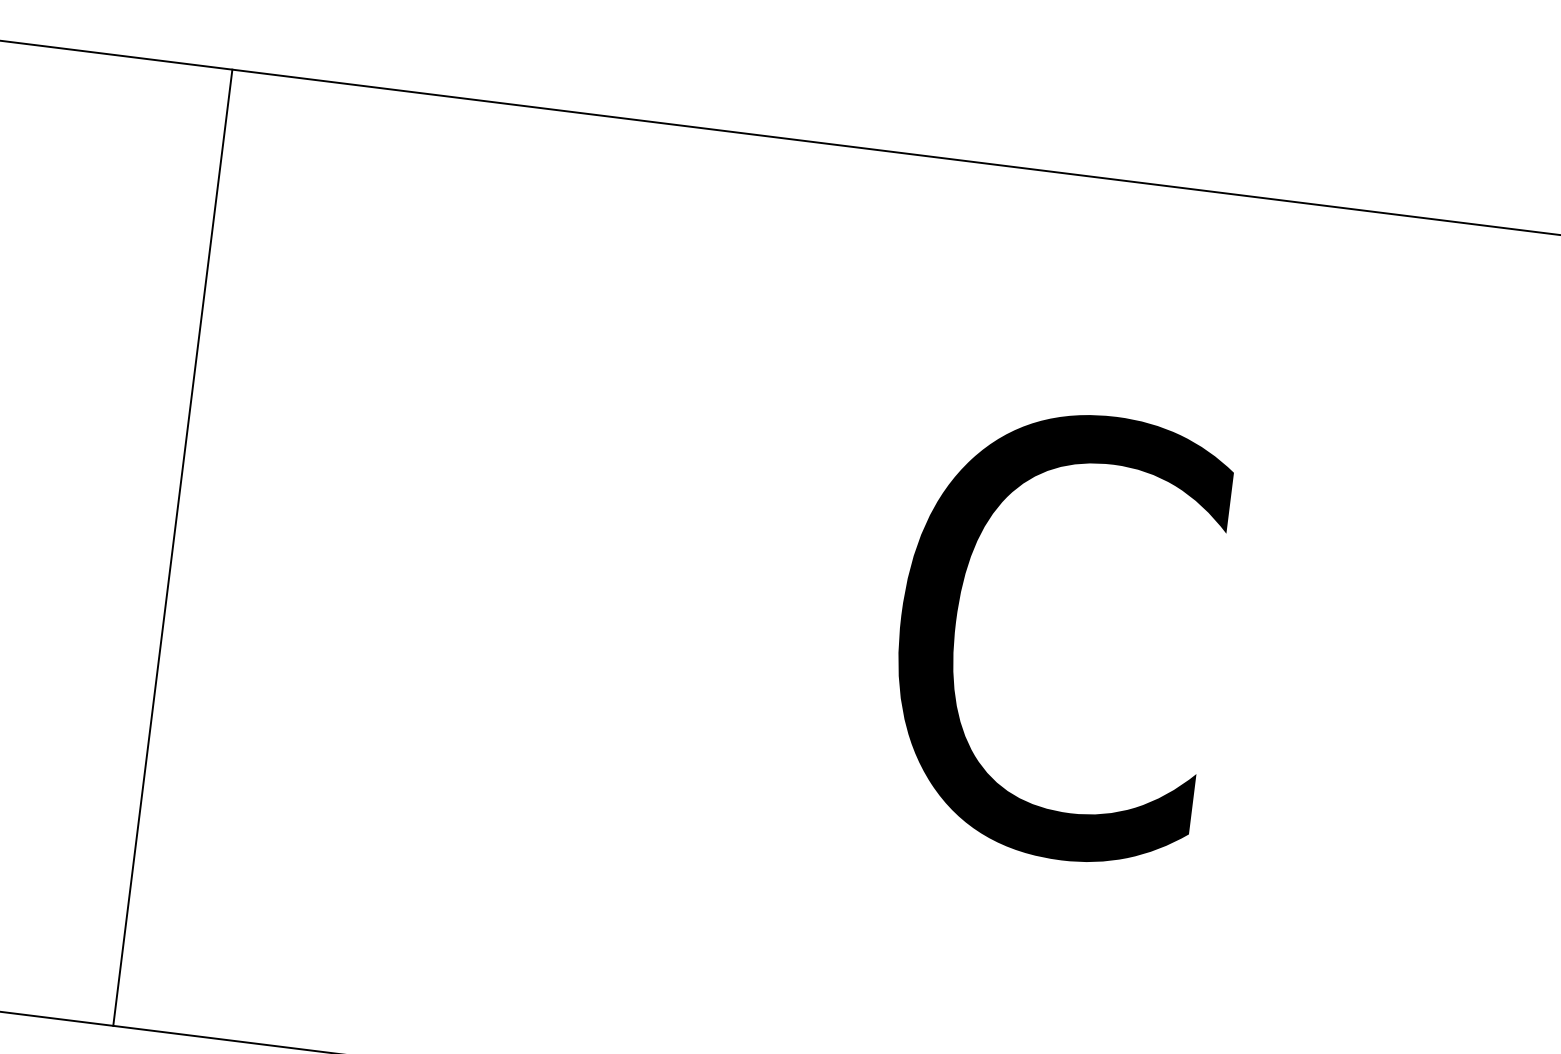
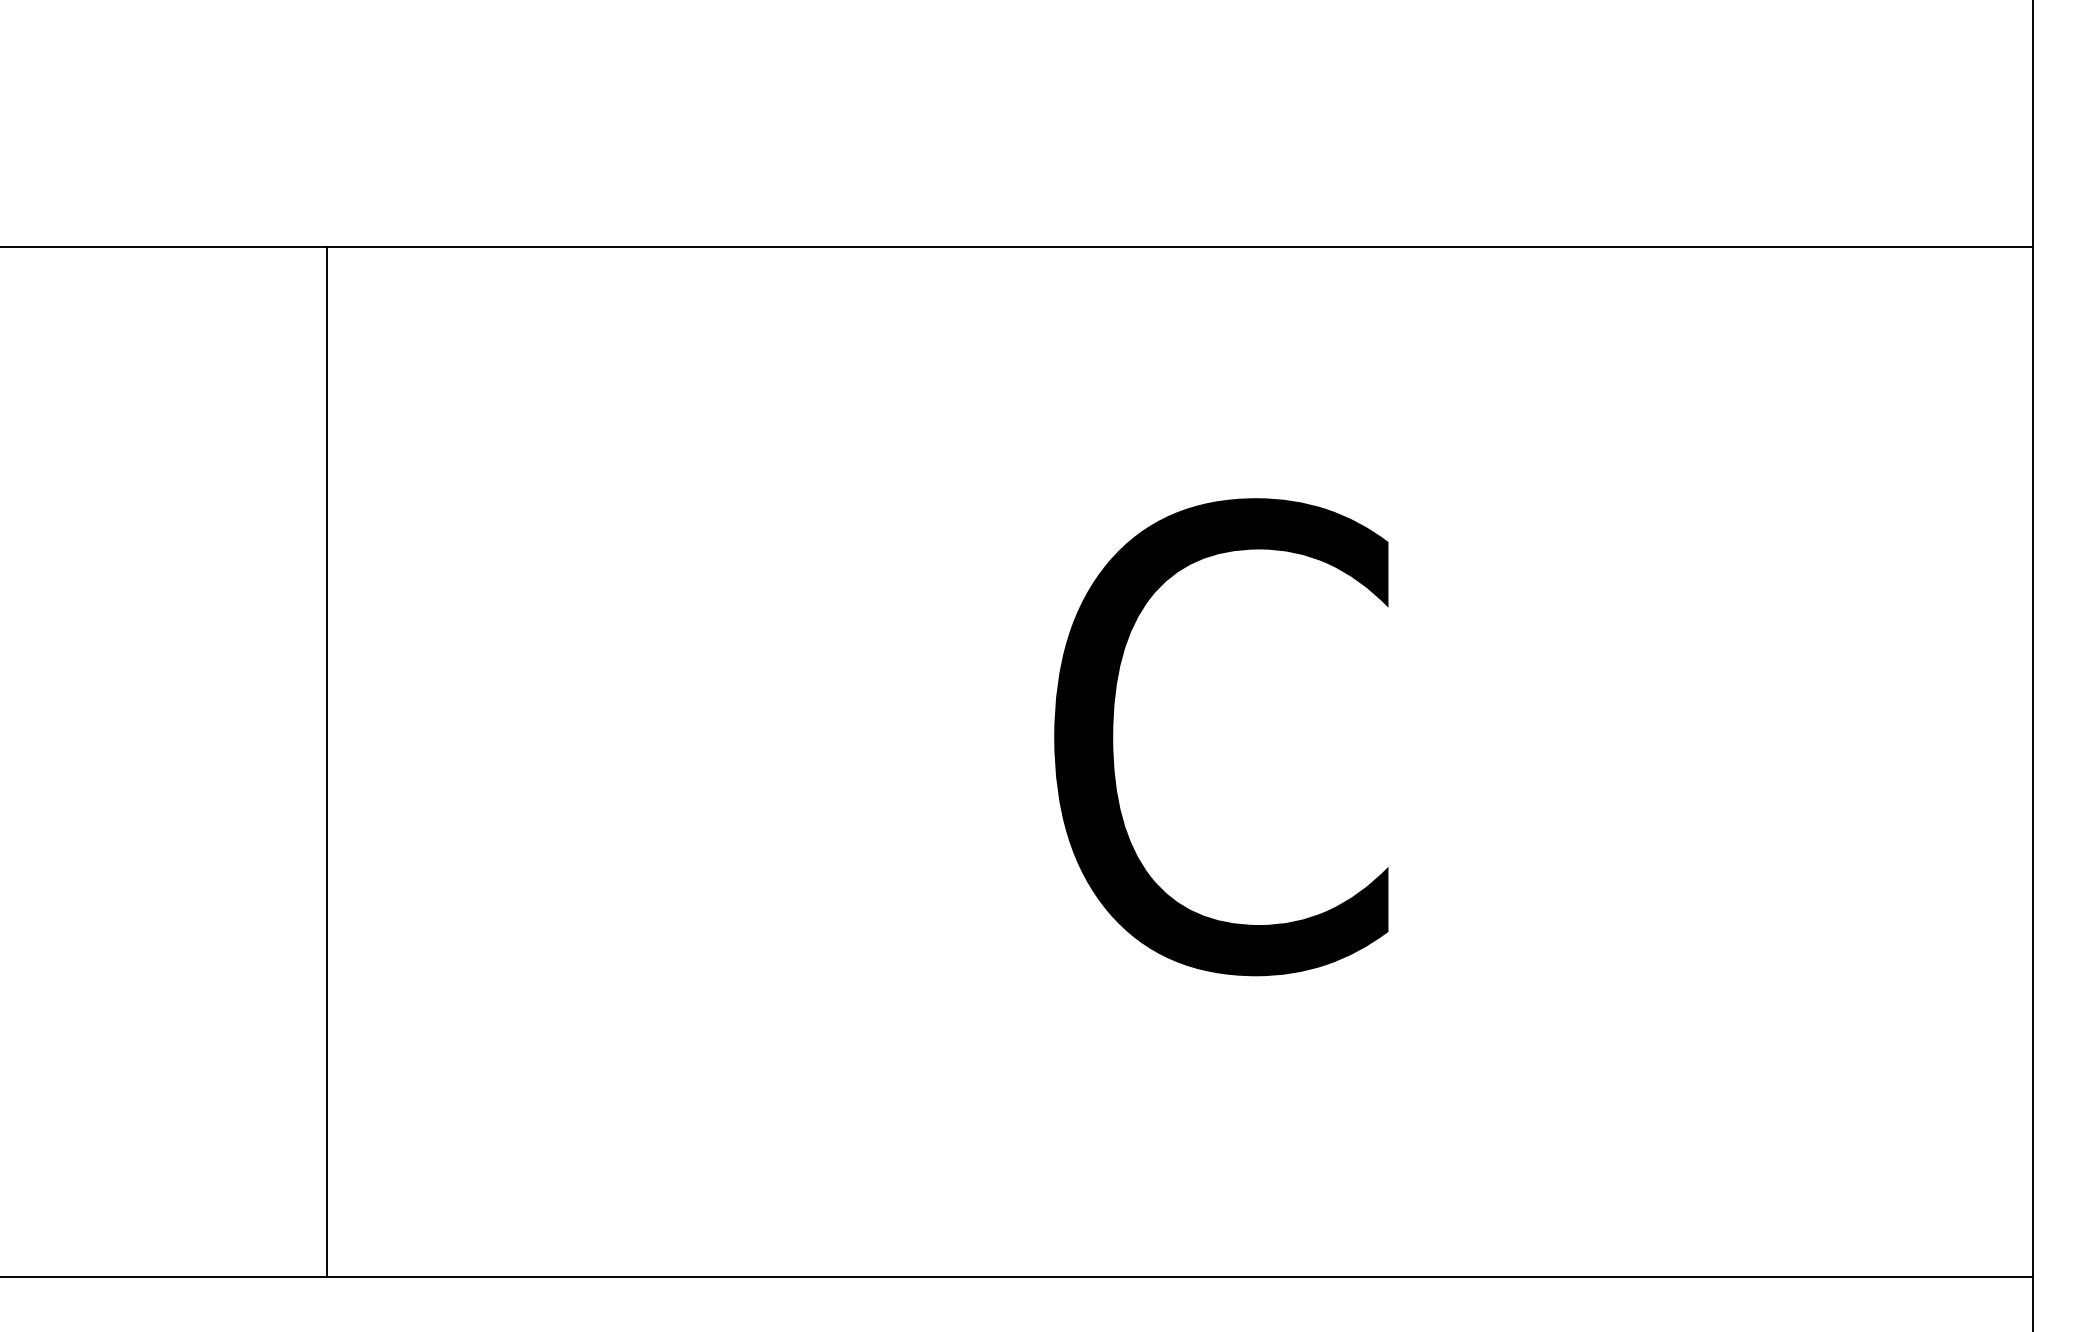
line: (173, 547) -> (327, 761), moved

